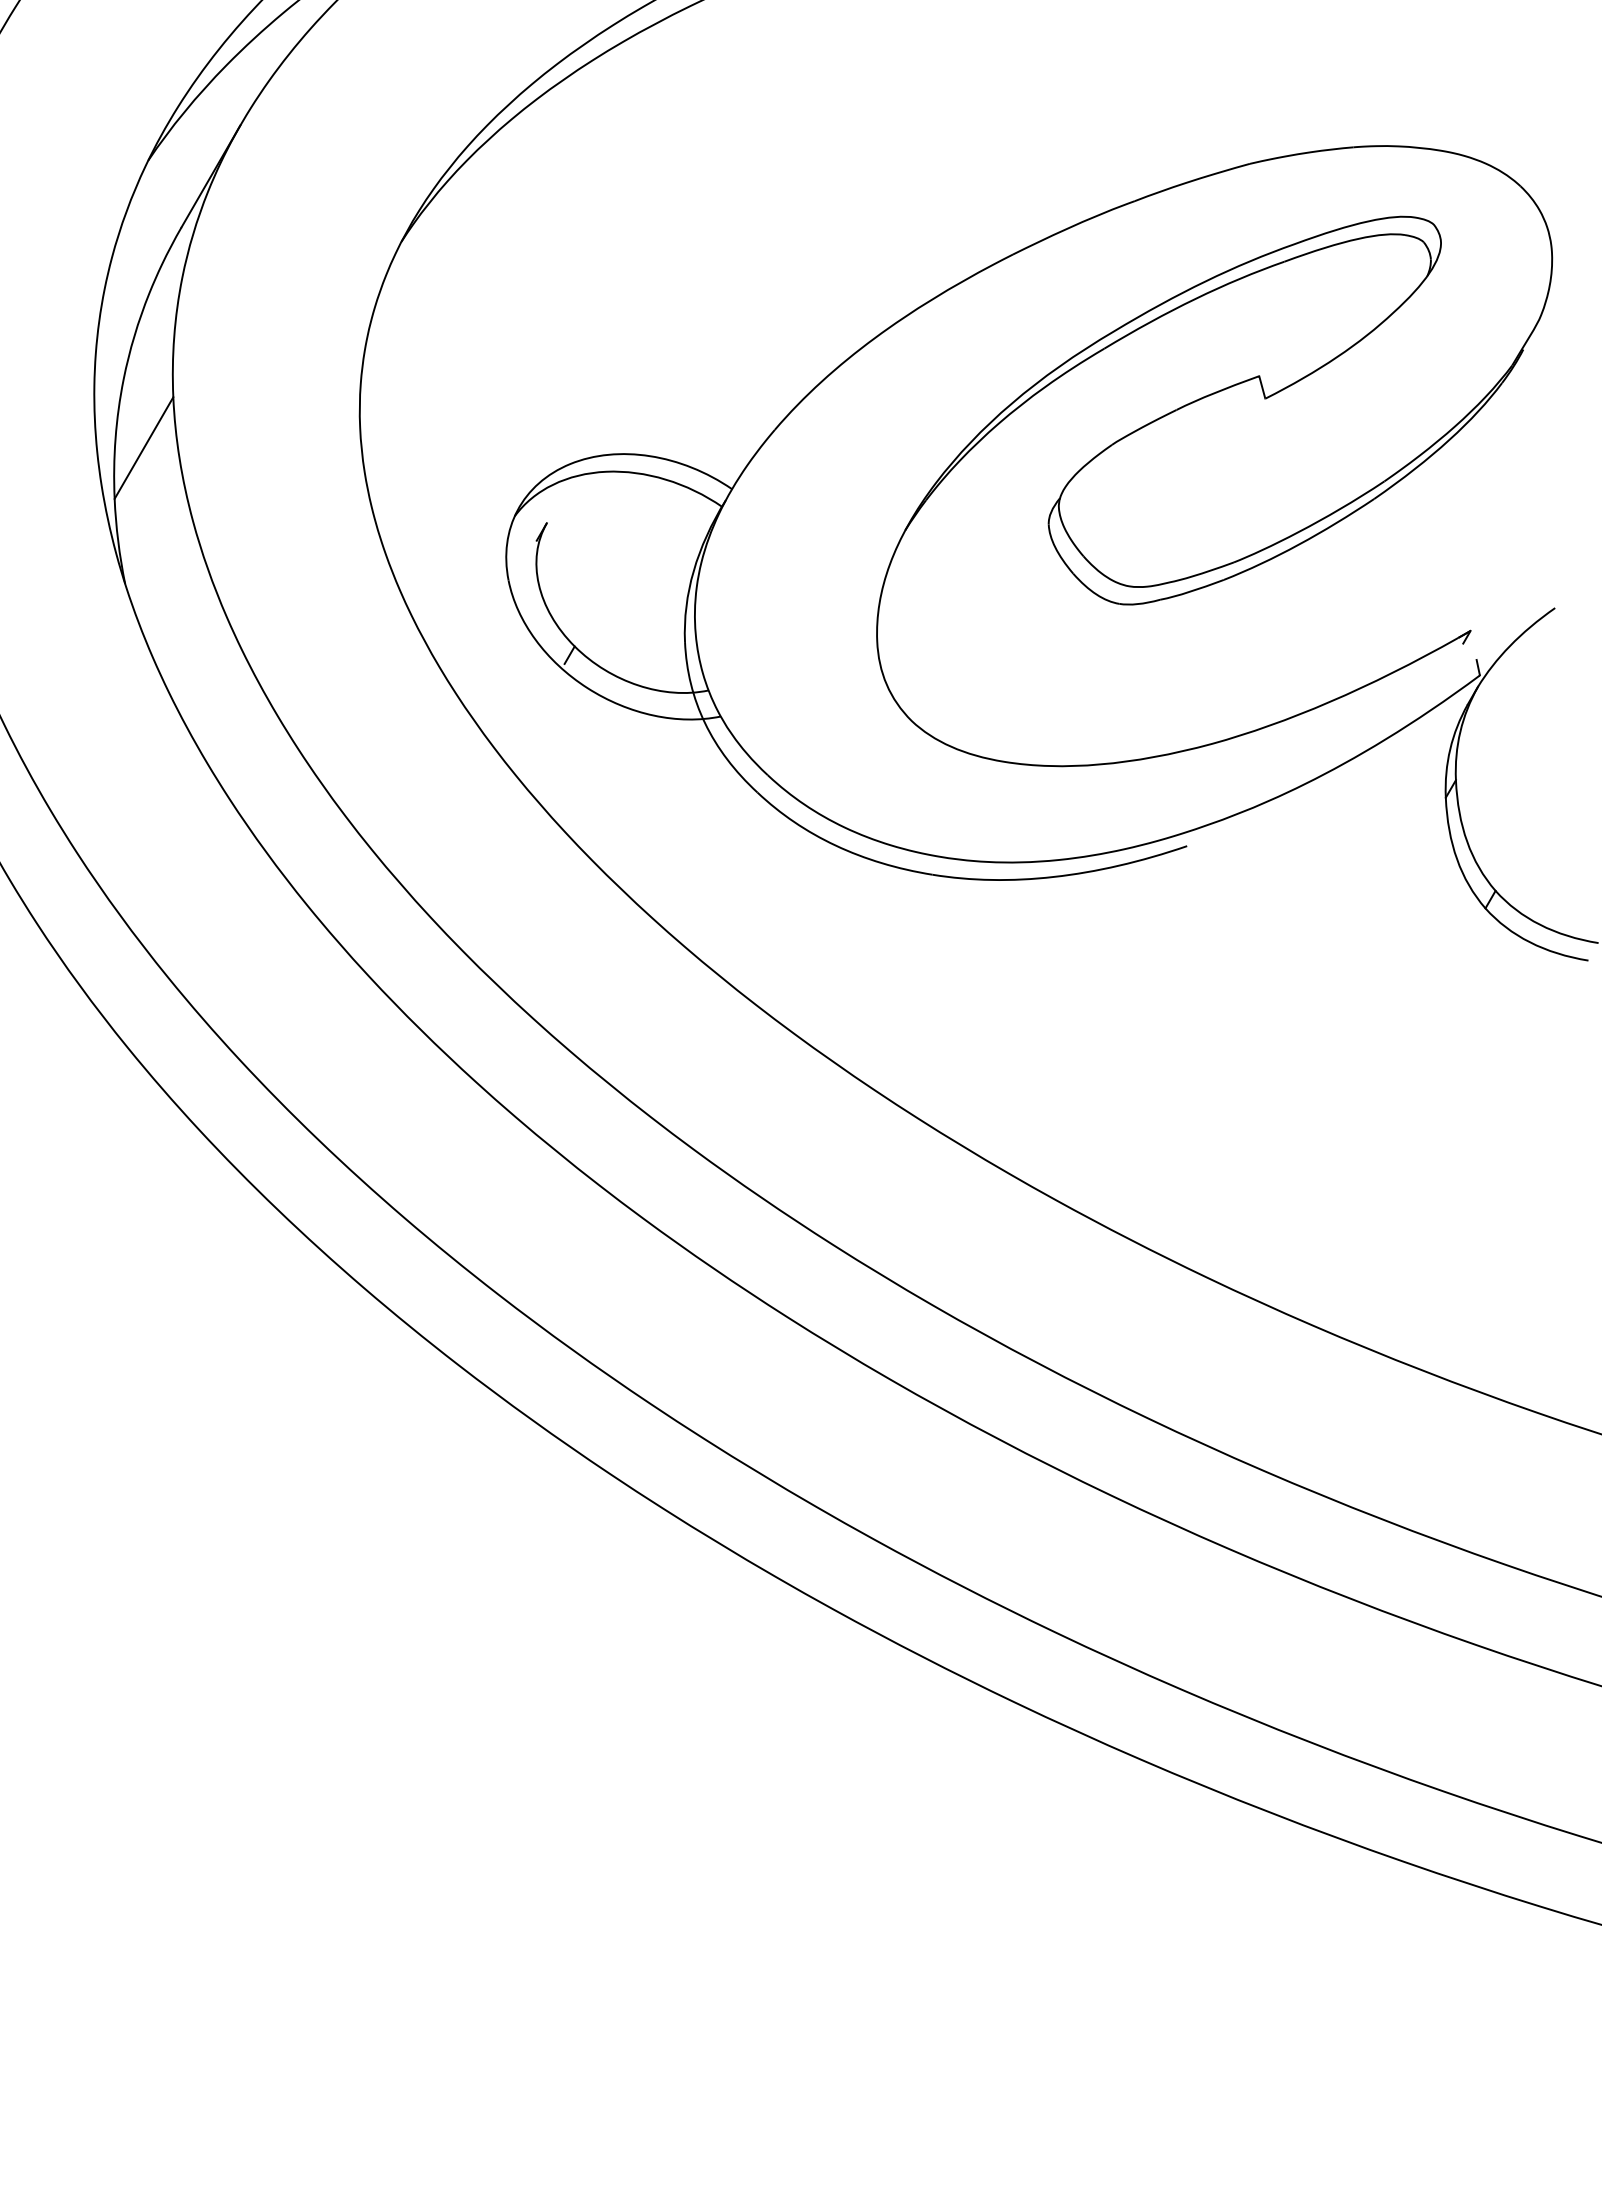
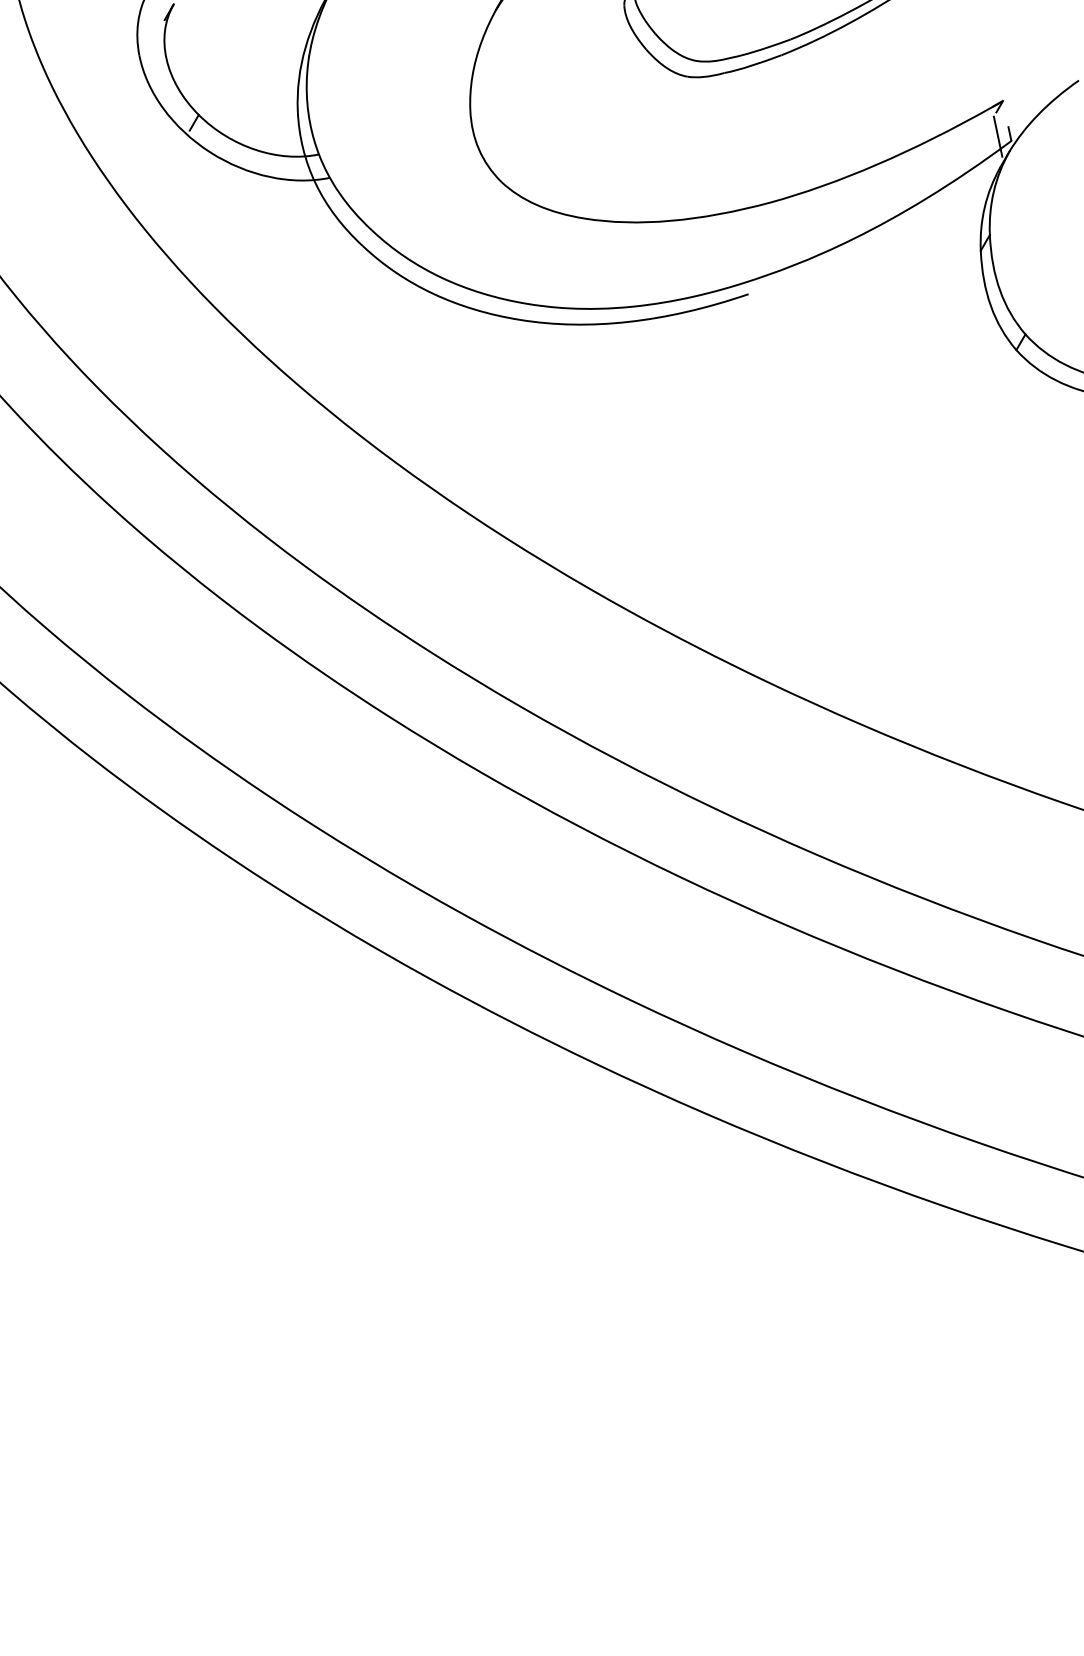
line: (1464, 670) -> (997, 136), added

